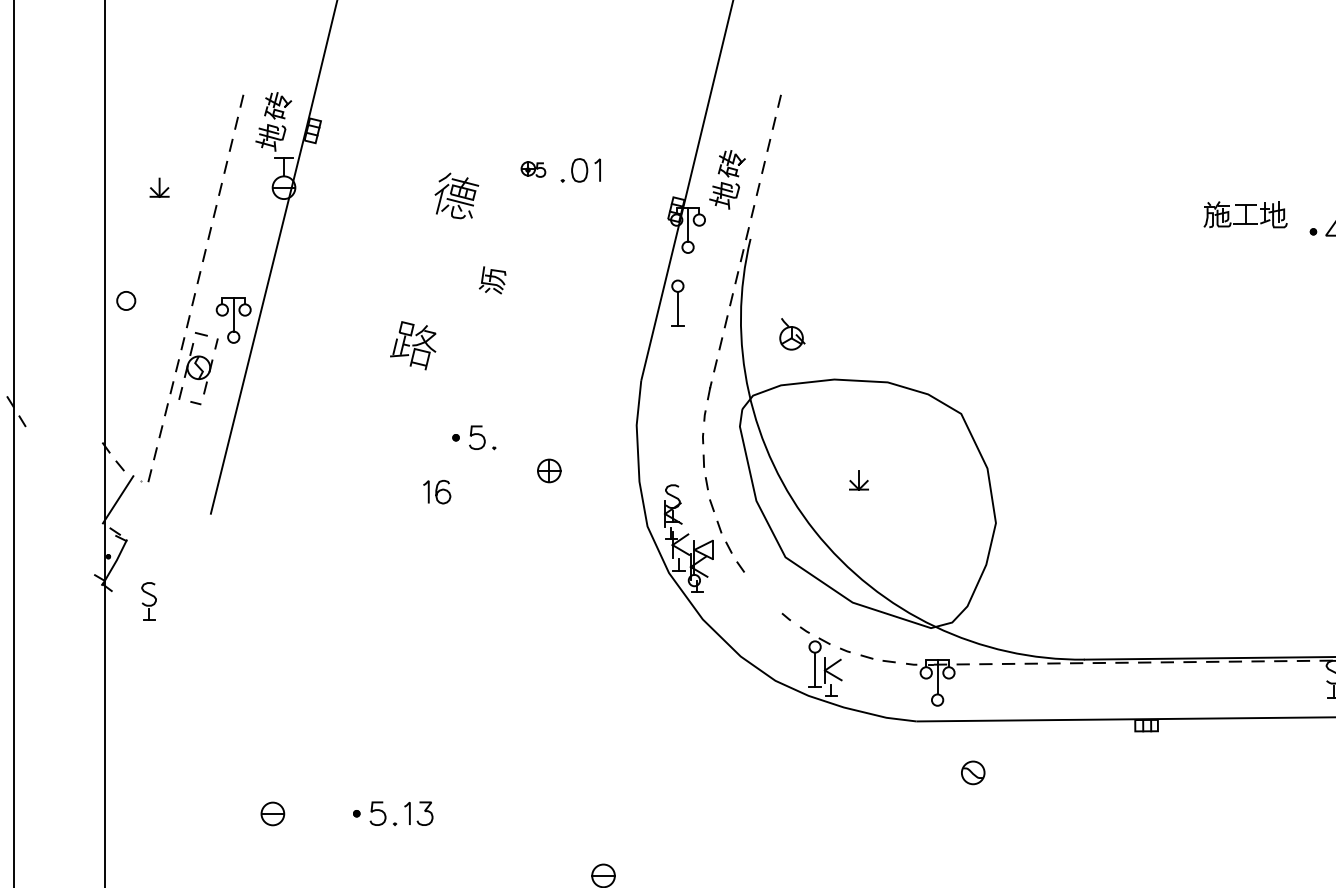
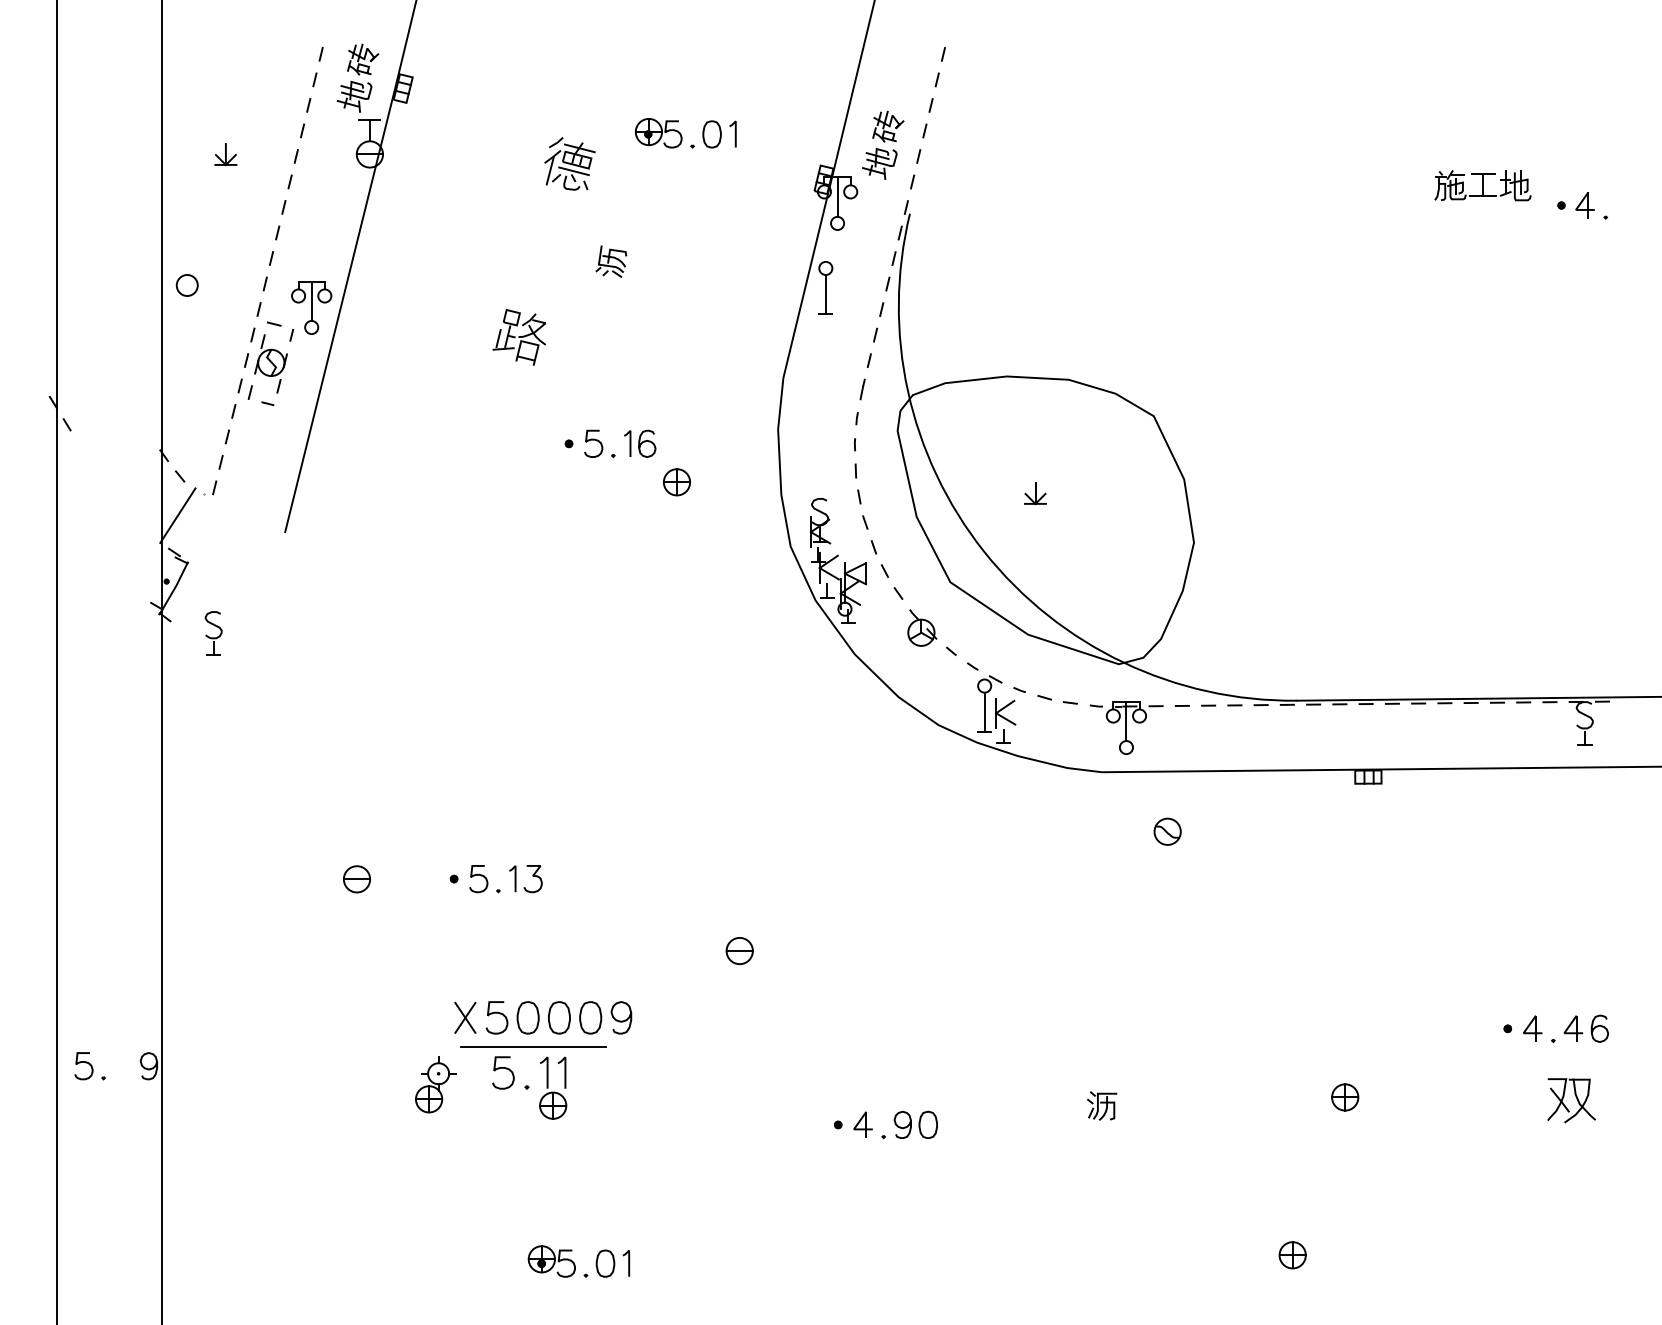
part: (533, 169) -> (658, 133), size x1.67
part: (792, 333) -> (922, 627), moved
part: (437, 491) -> (640, 443), moved

